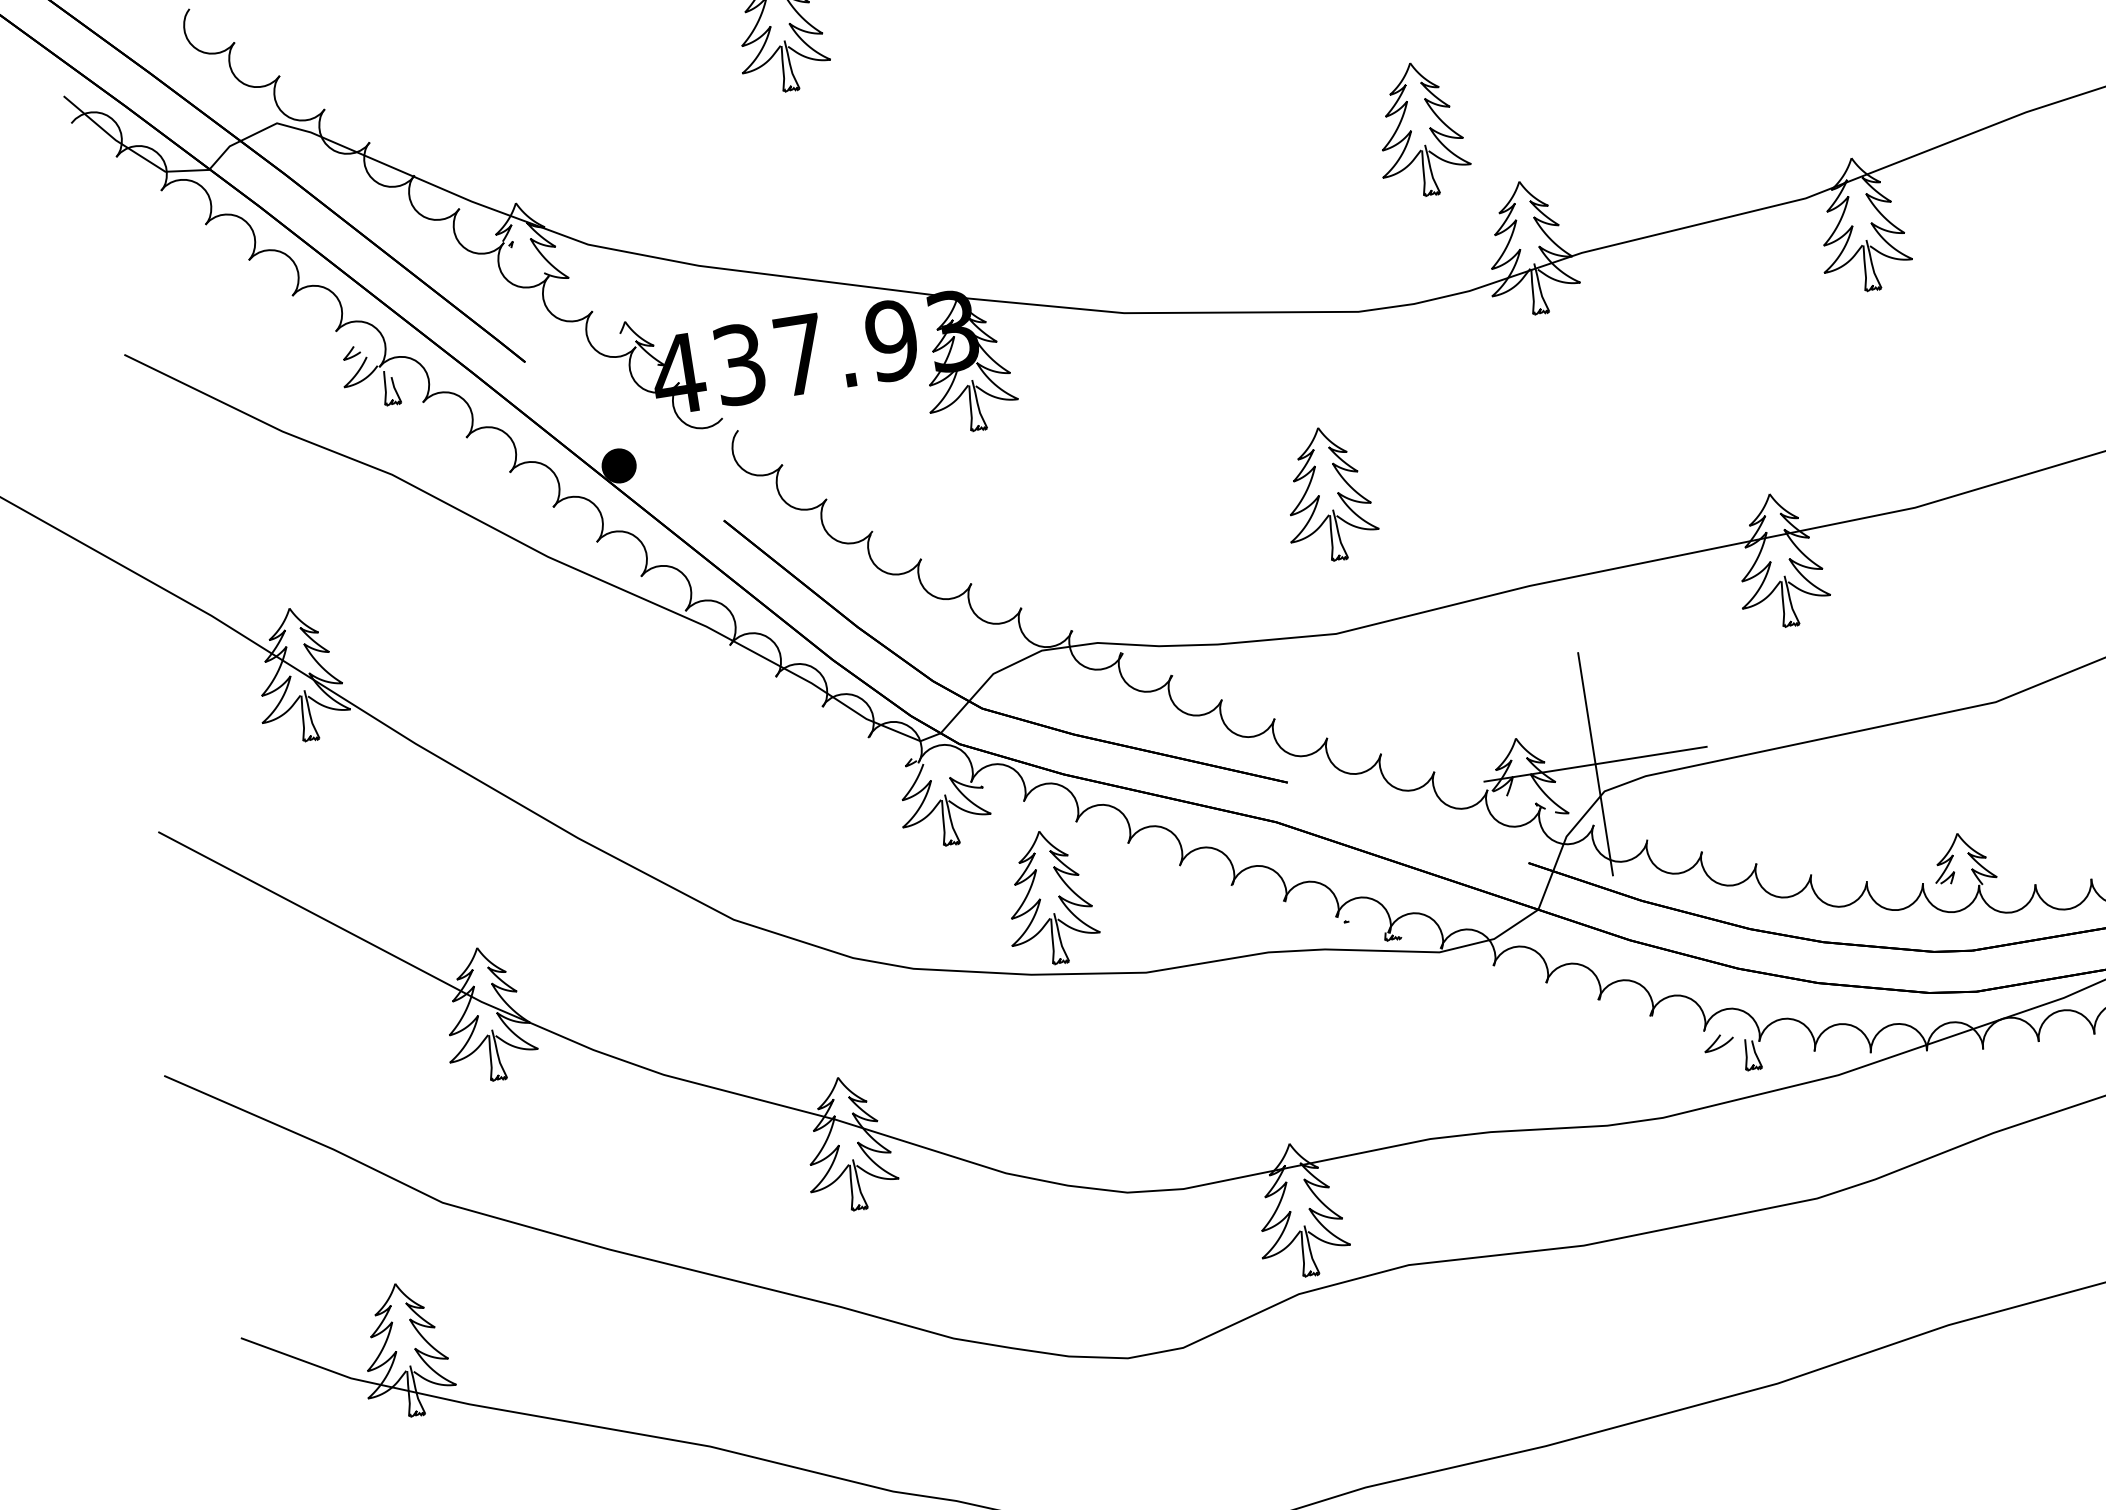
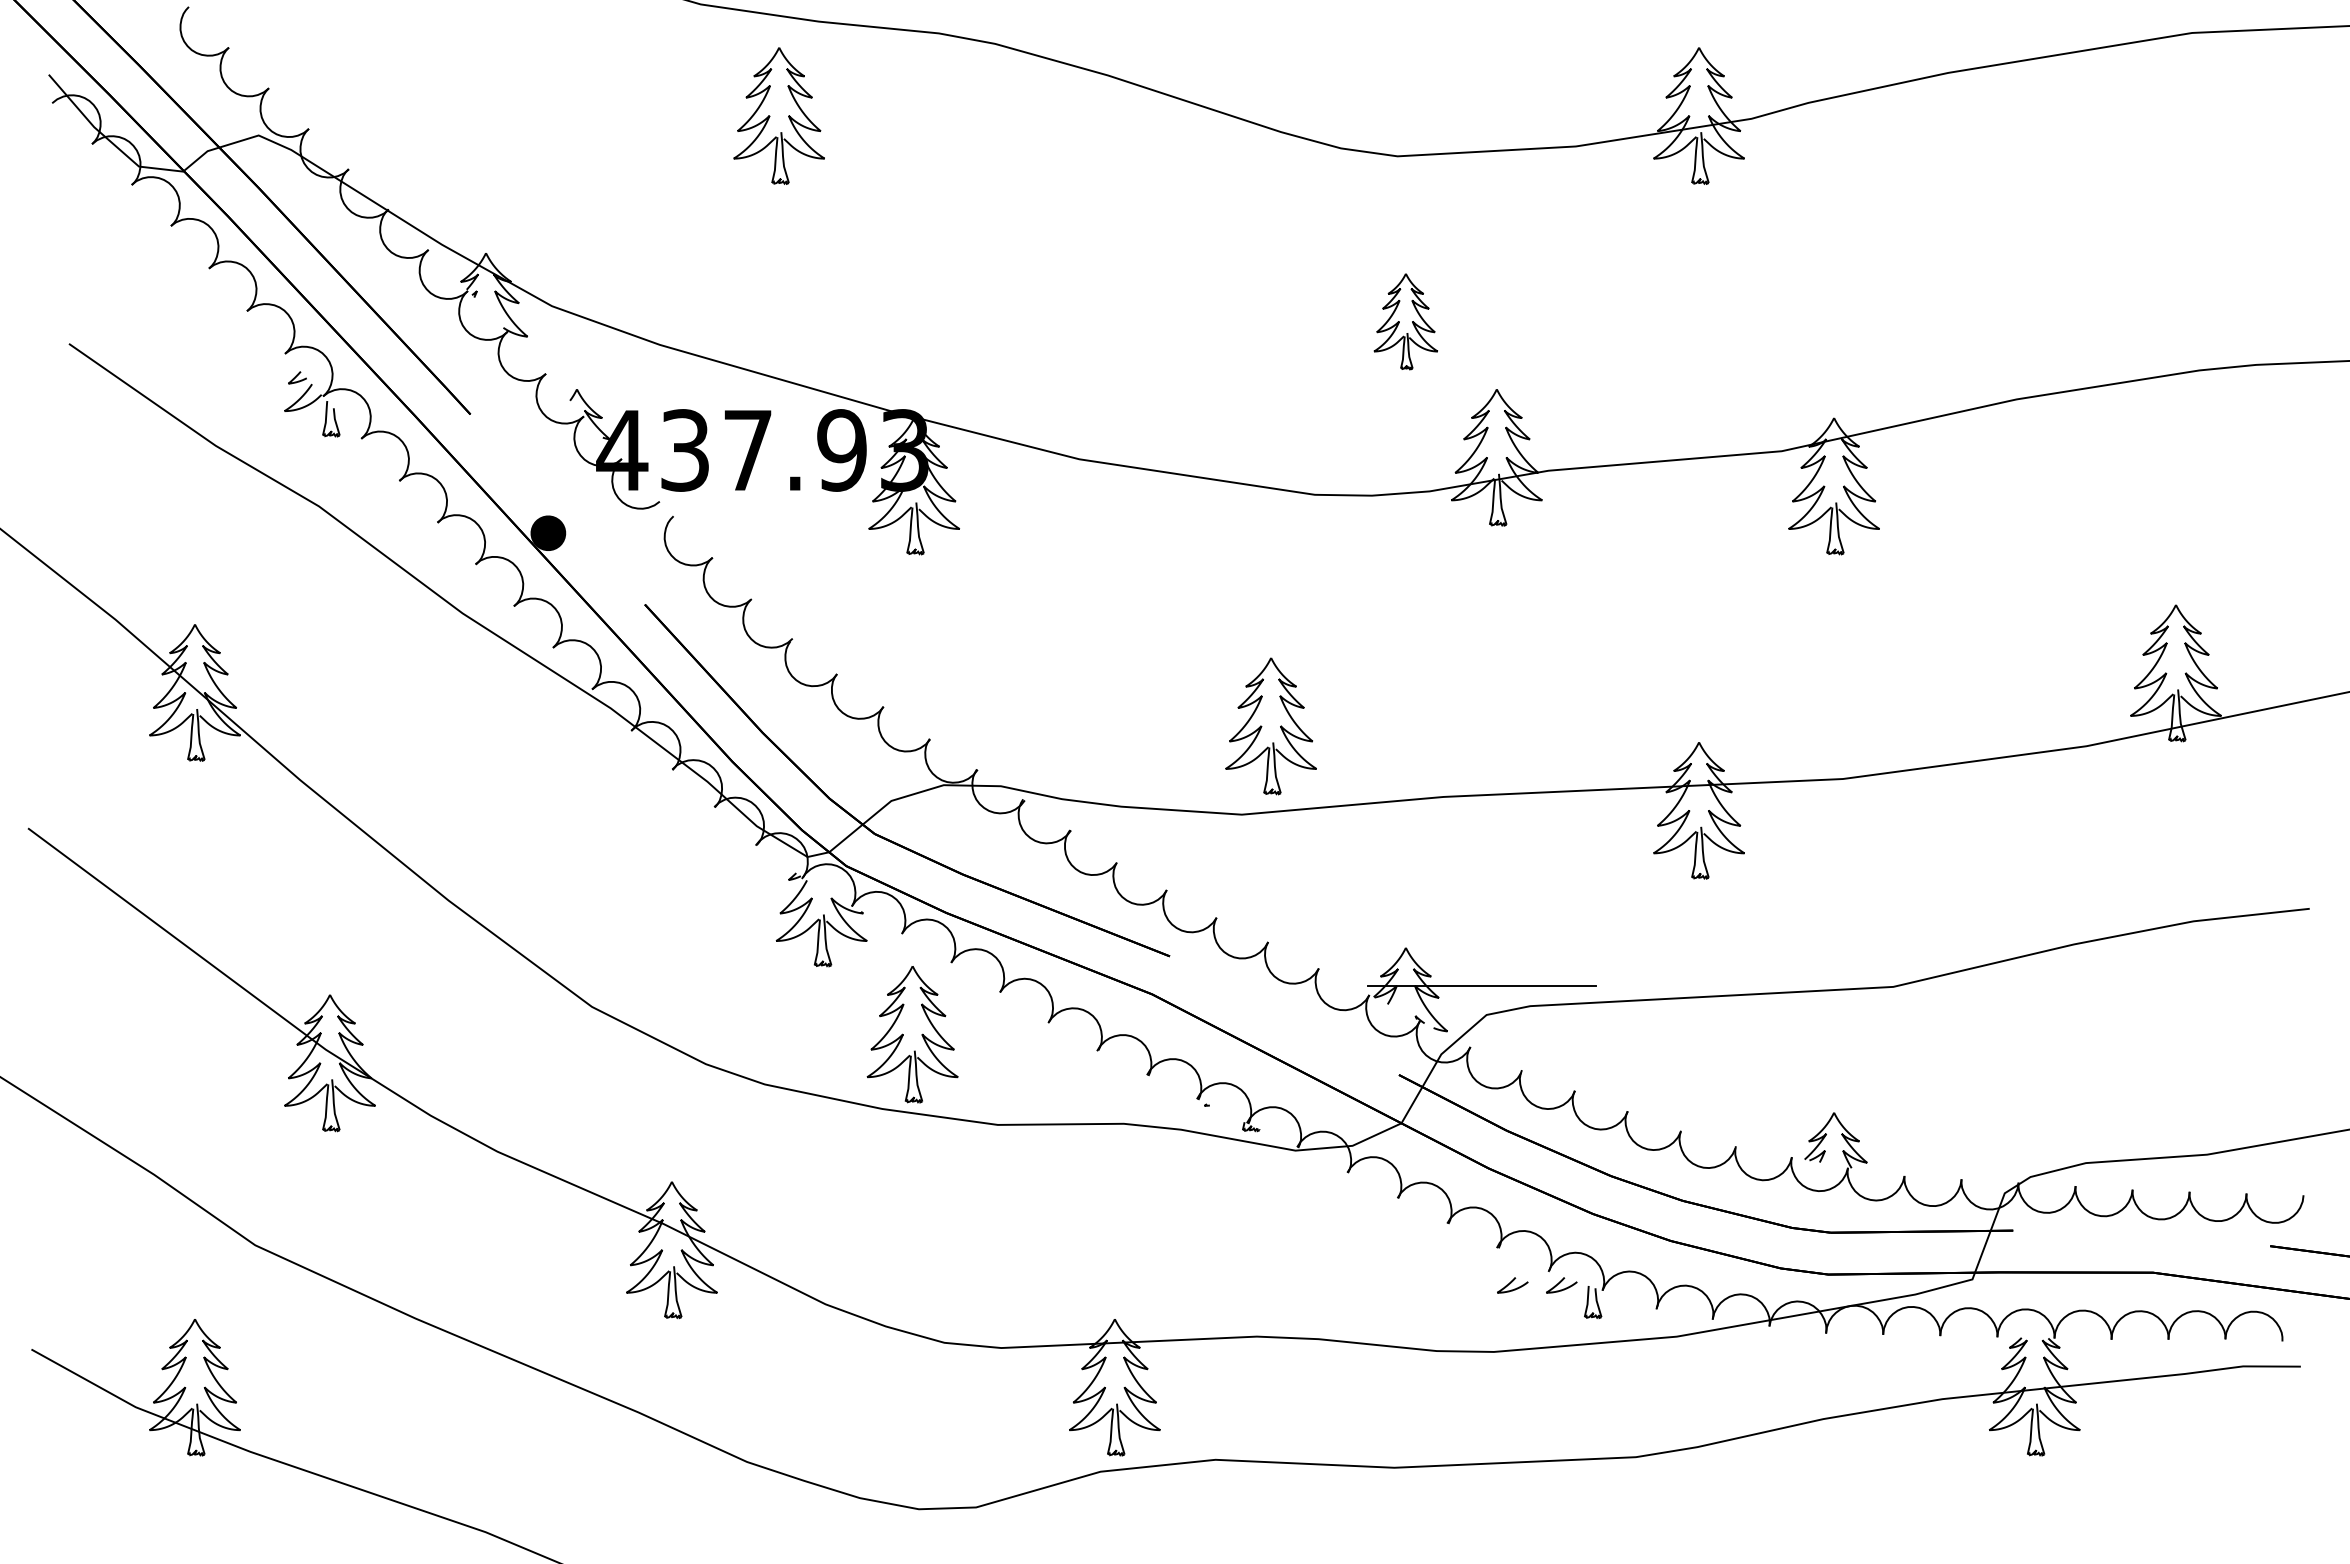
part: (1420, 129) -> (1405, 321), size x0.7
part: (1327, 494) -> (1270, 726), moved
line: (1595, 764) -> (1481, 986), removed
curve: (1669, 1048) -> (1511, 1283), added

